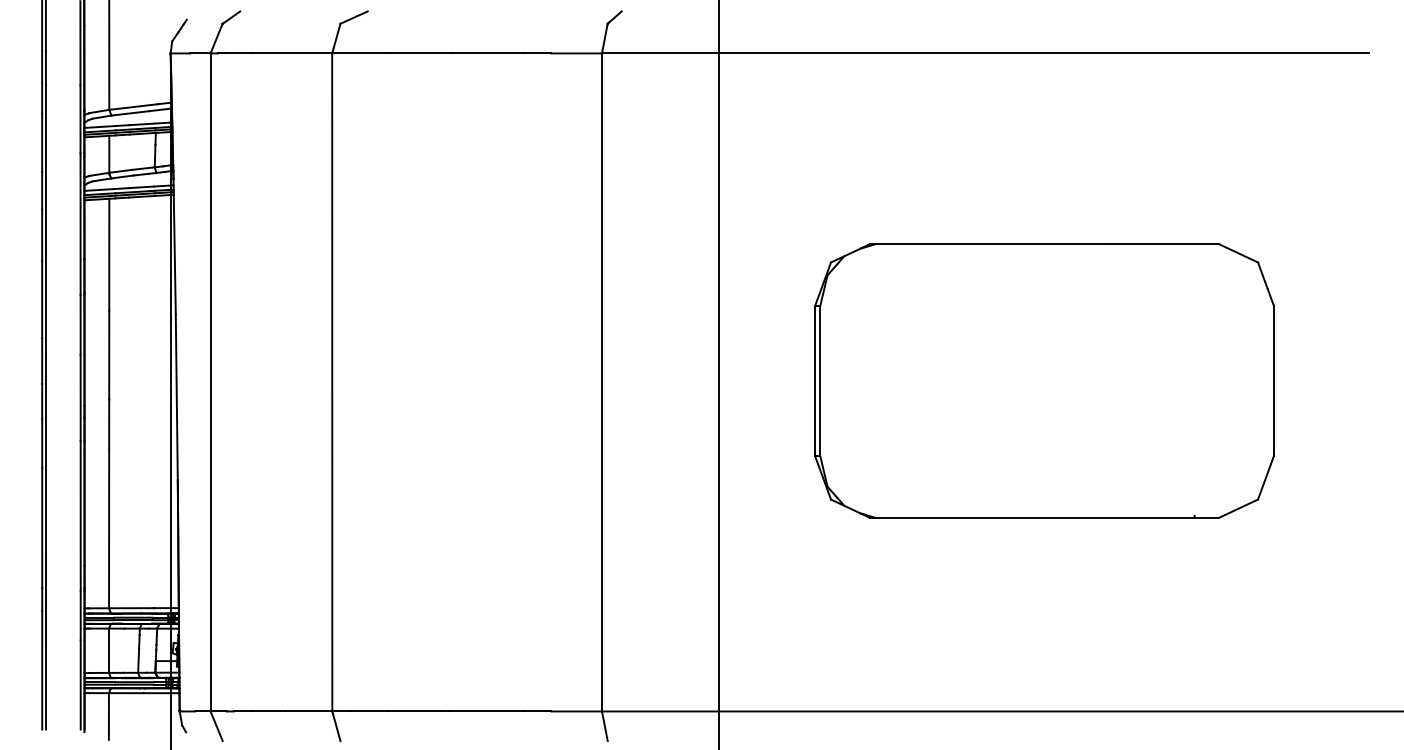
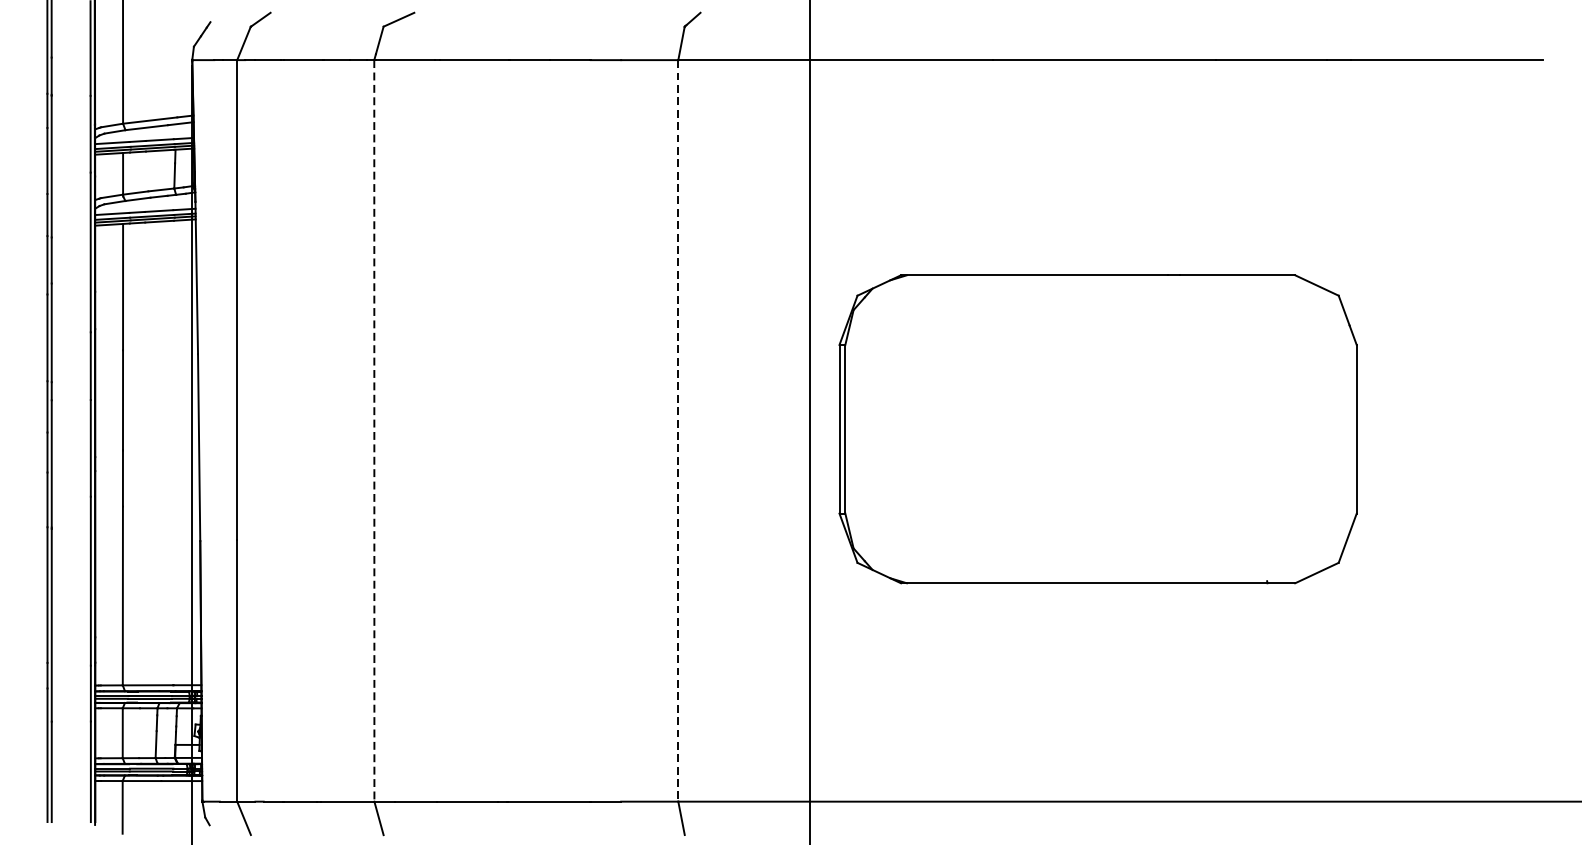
part: (1044, 380) -> (1098, 428), moved
line: (332, 382) -> (374, 430), solid -> dashed
line: (602, 382) -> (678, 430), solid -> dashed

